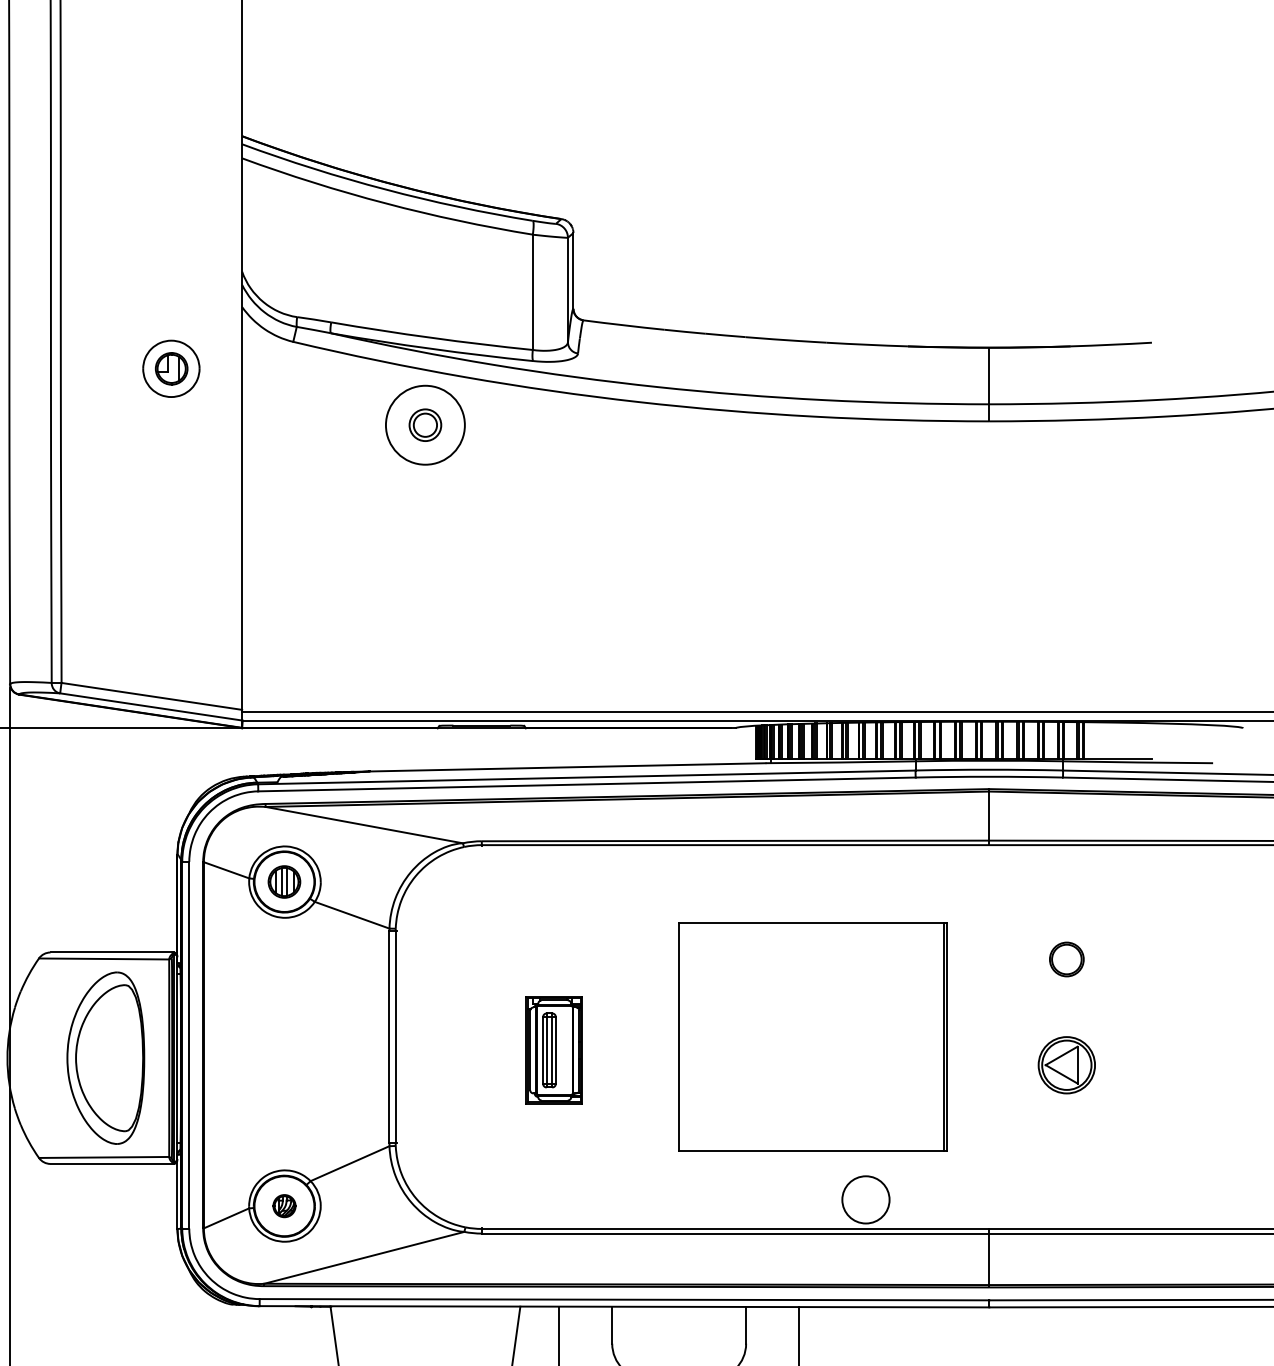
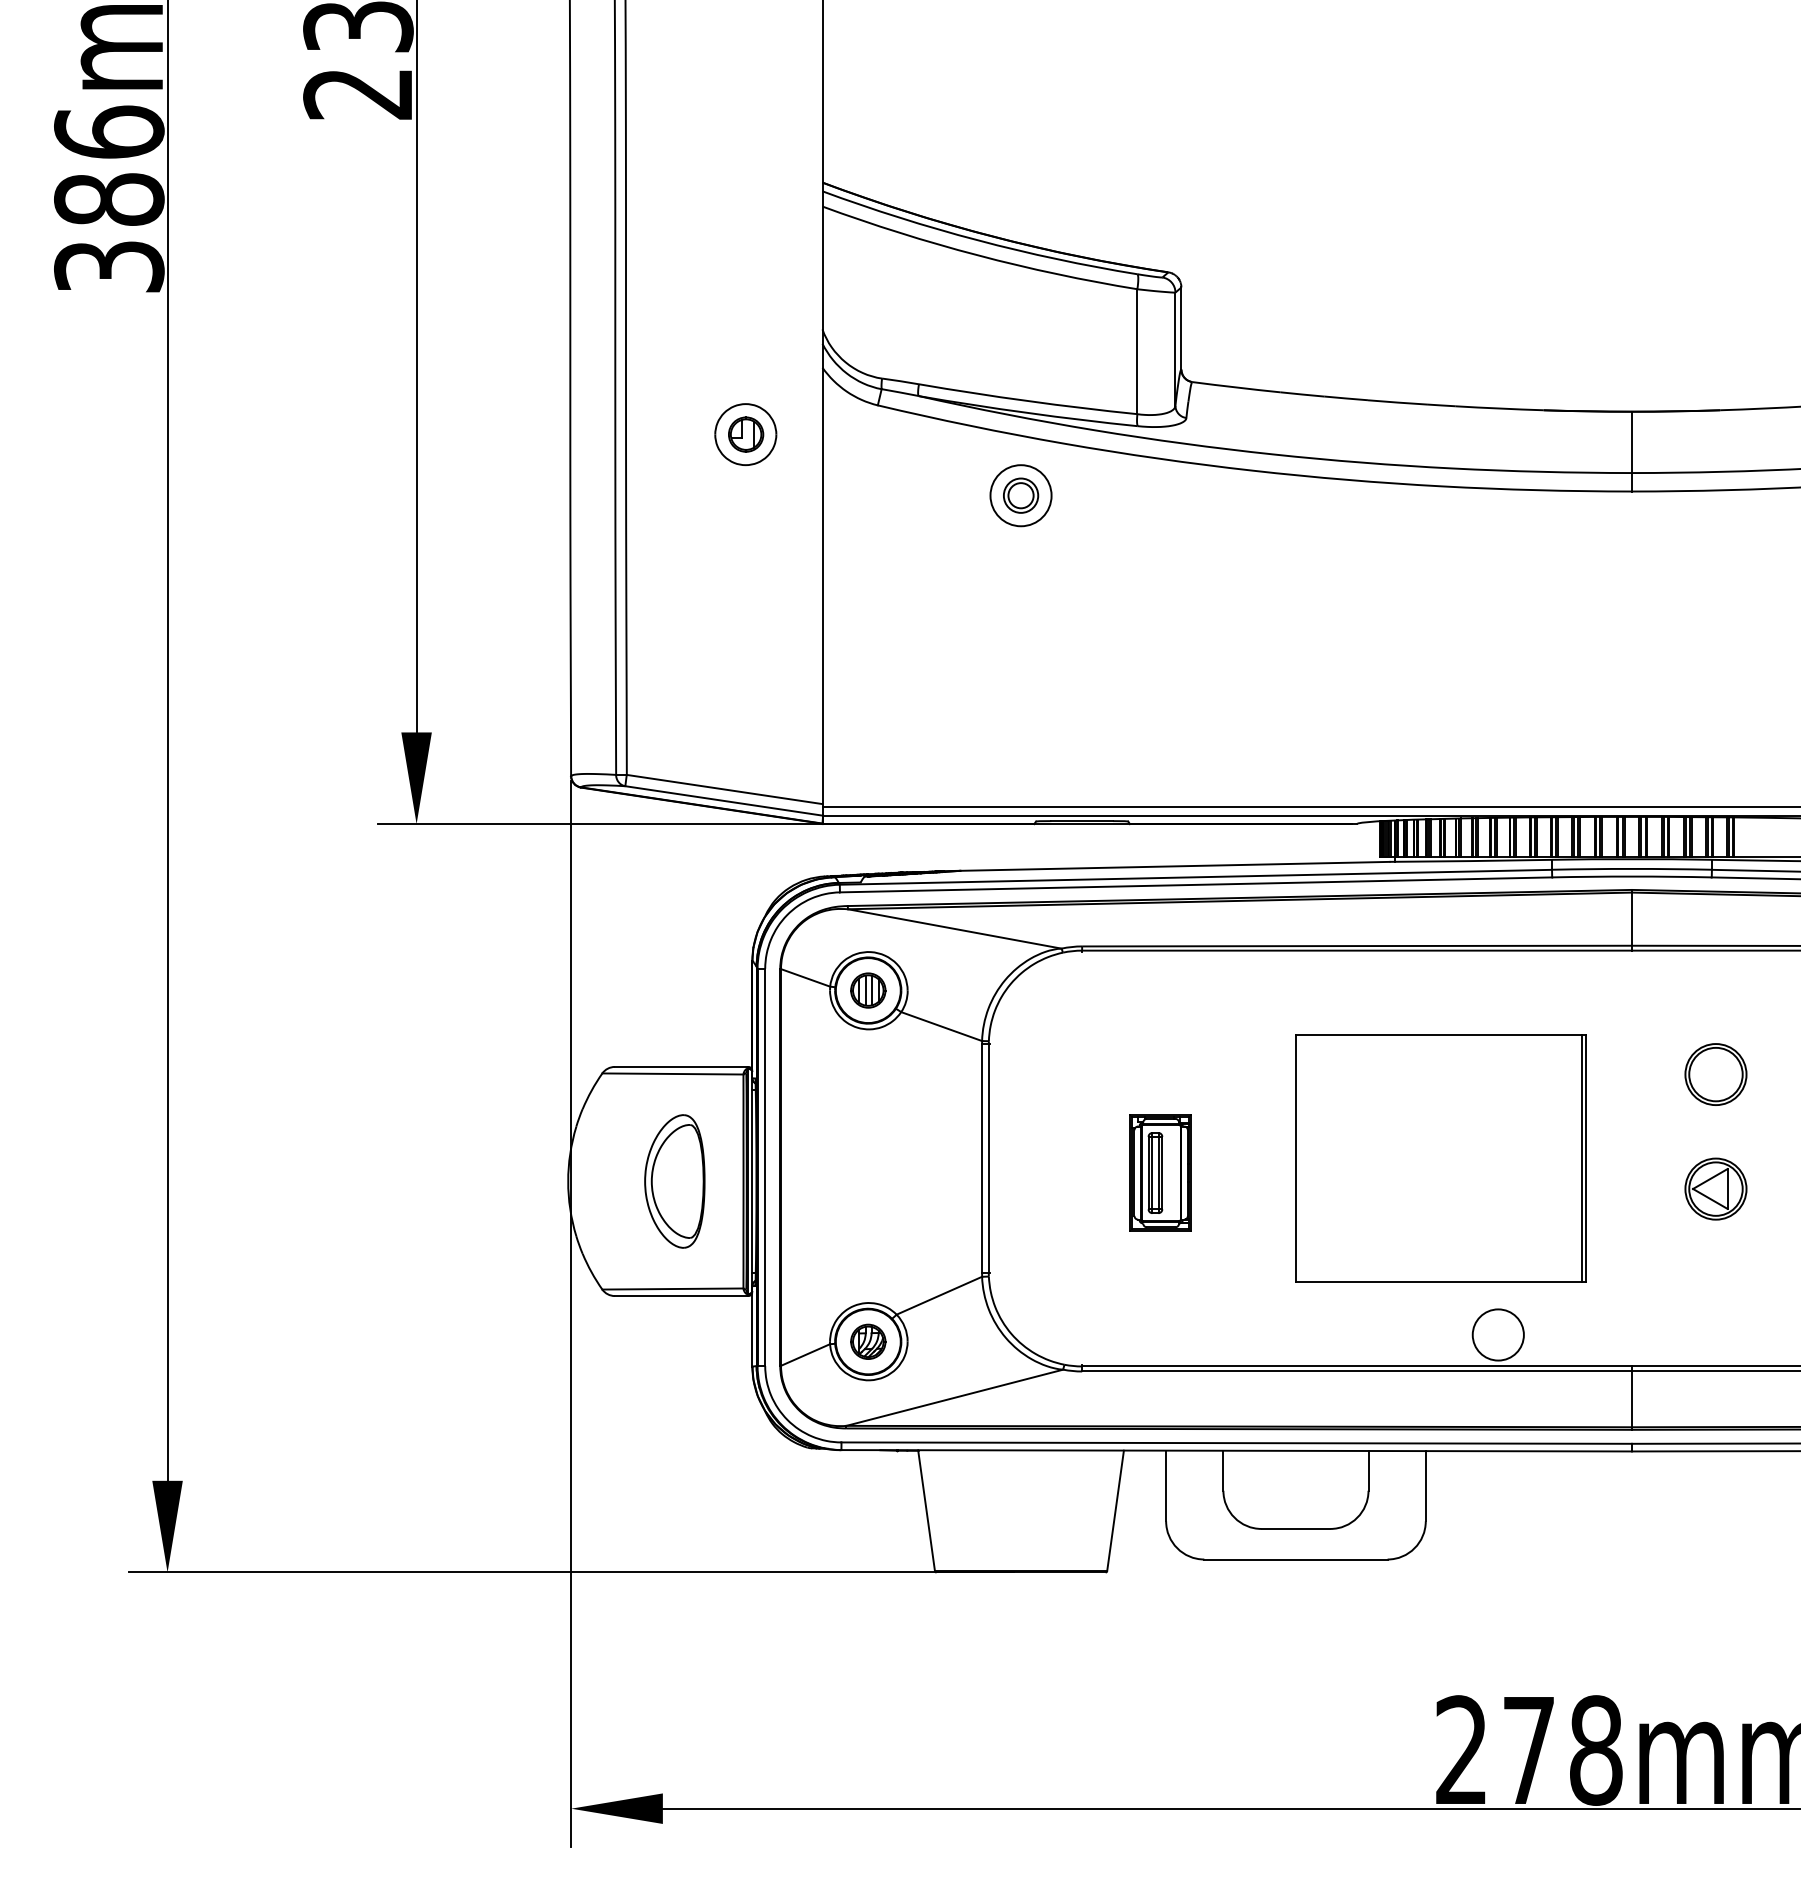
circle: (424, 425) -> (1020, 495), size x0.71
part: (1066, 959) -> (1715, 1074), size x1.67
part: (105, 1058) -> (674, 1181), size x0.71
part: (284, 1205) -> (868, 1341), size x1.43

